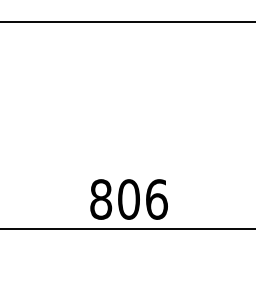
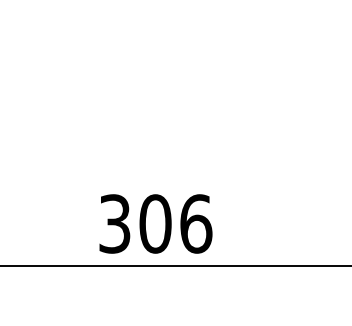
text: (101, 199) -> (115, 223), 806 -> 306

